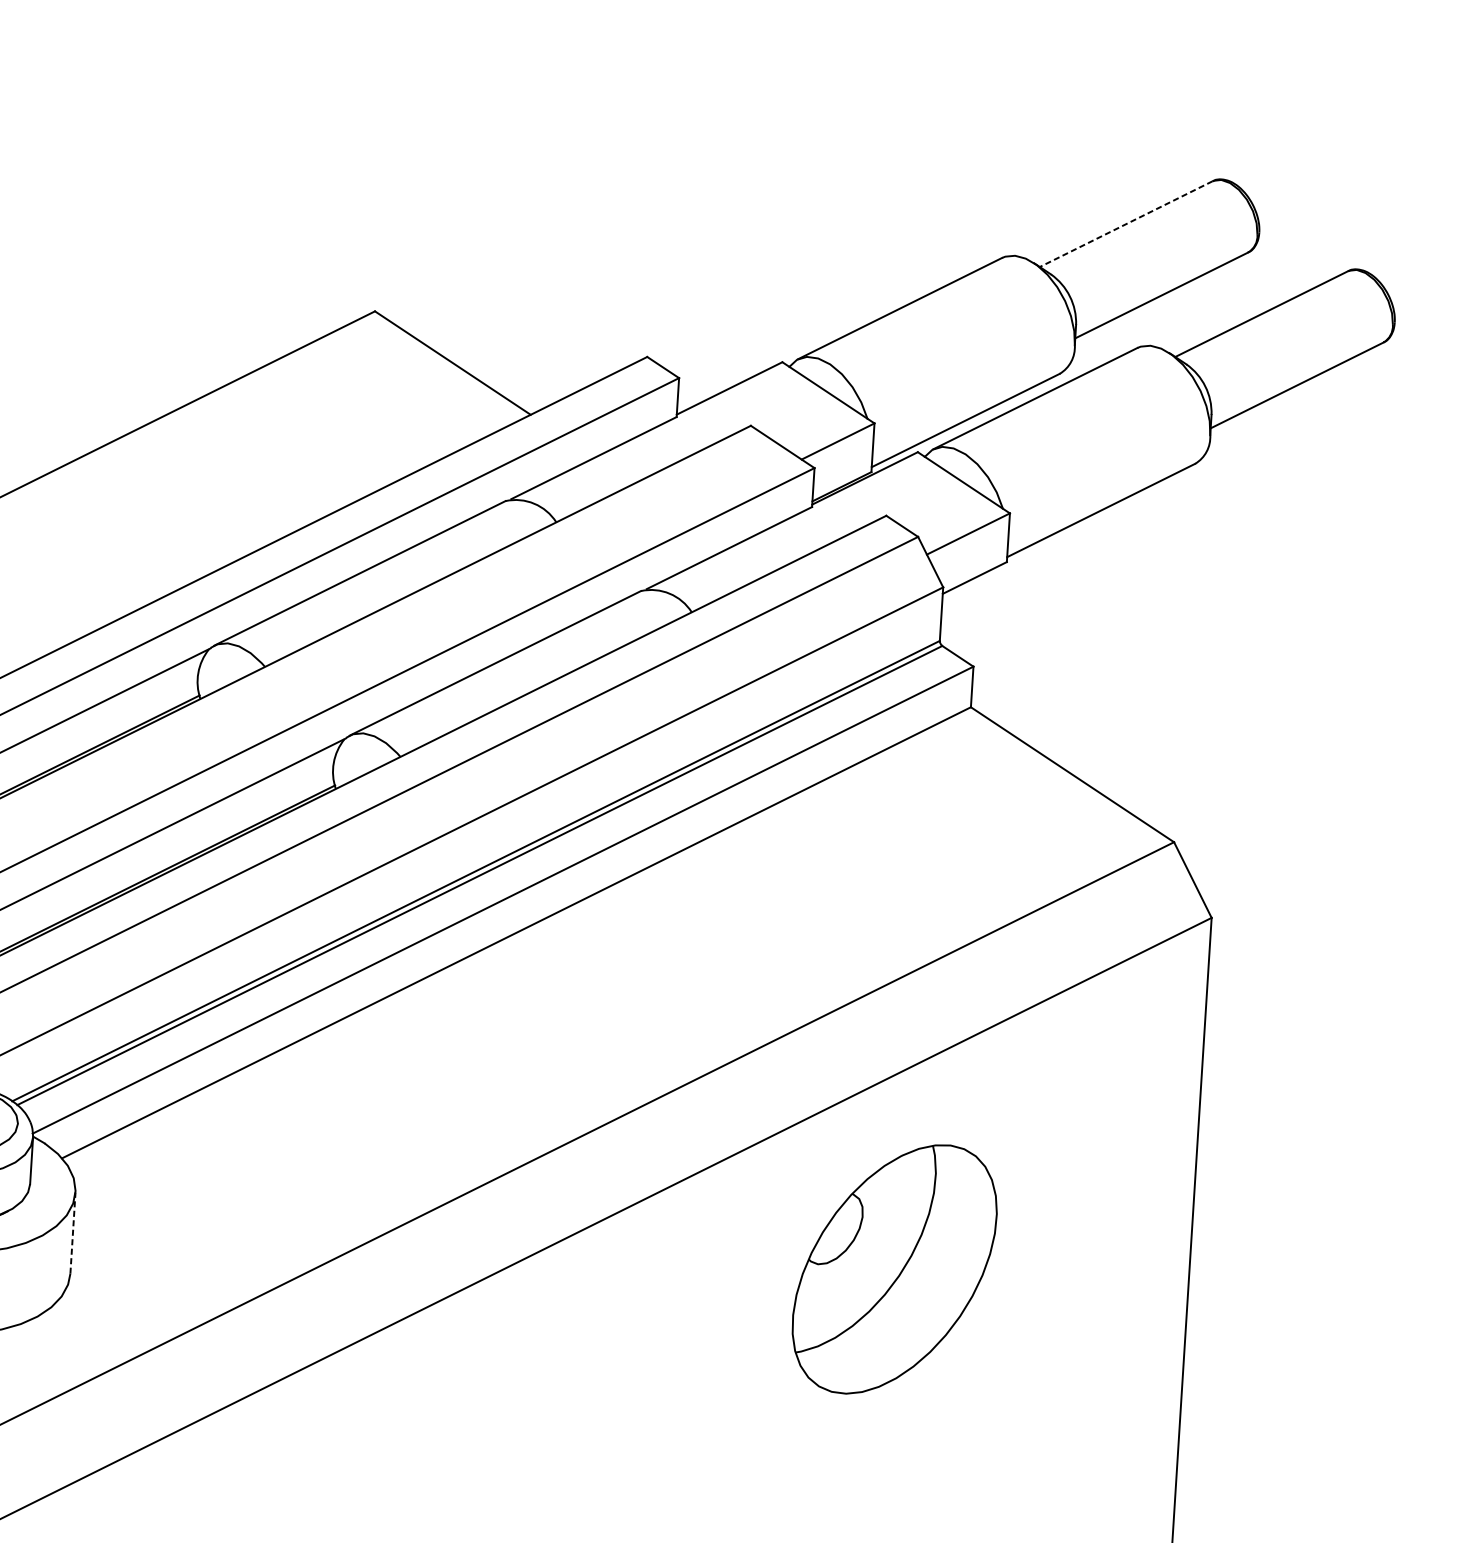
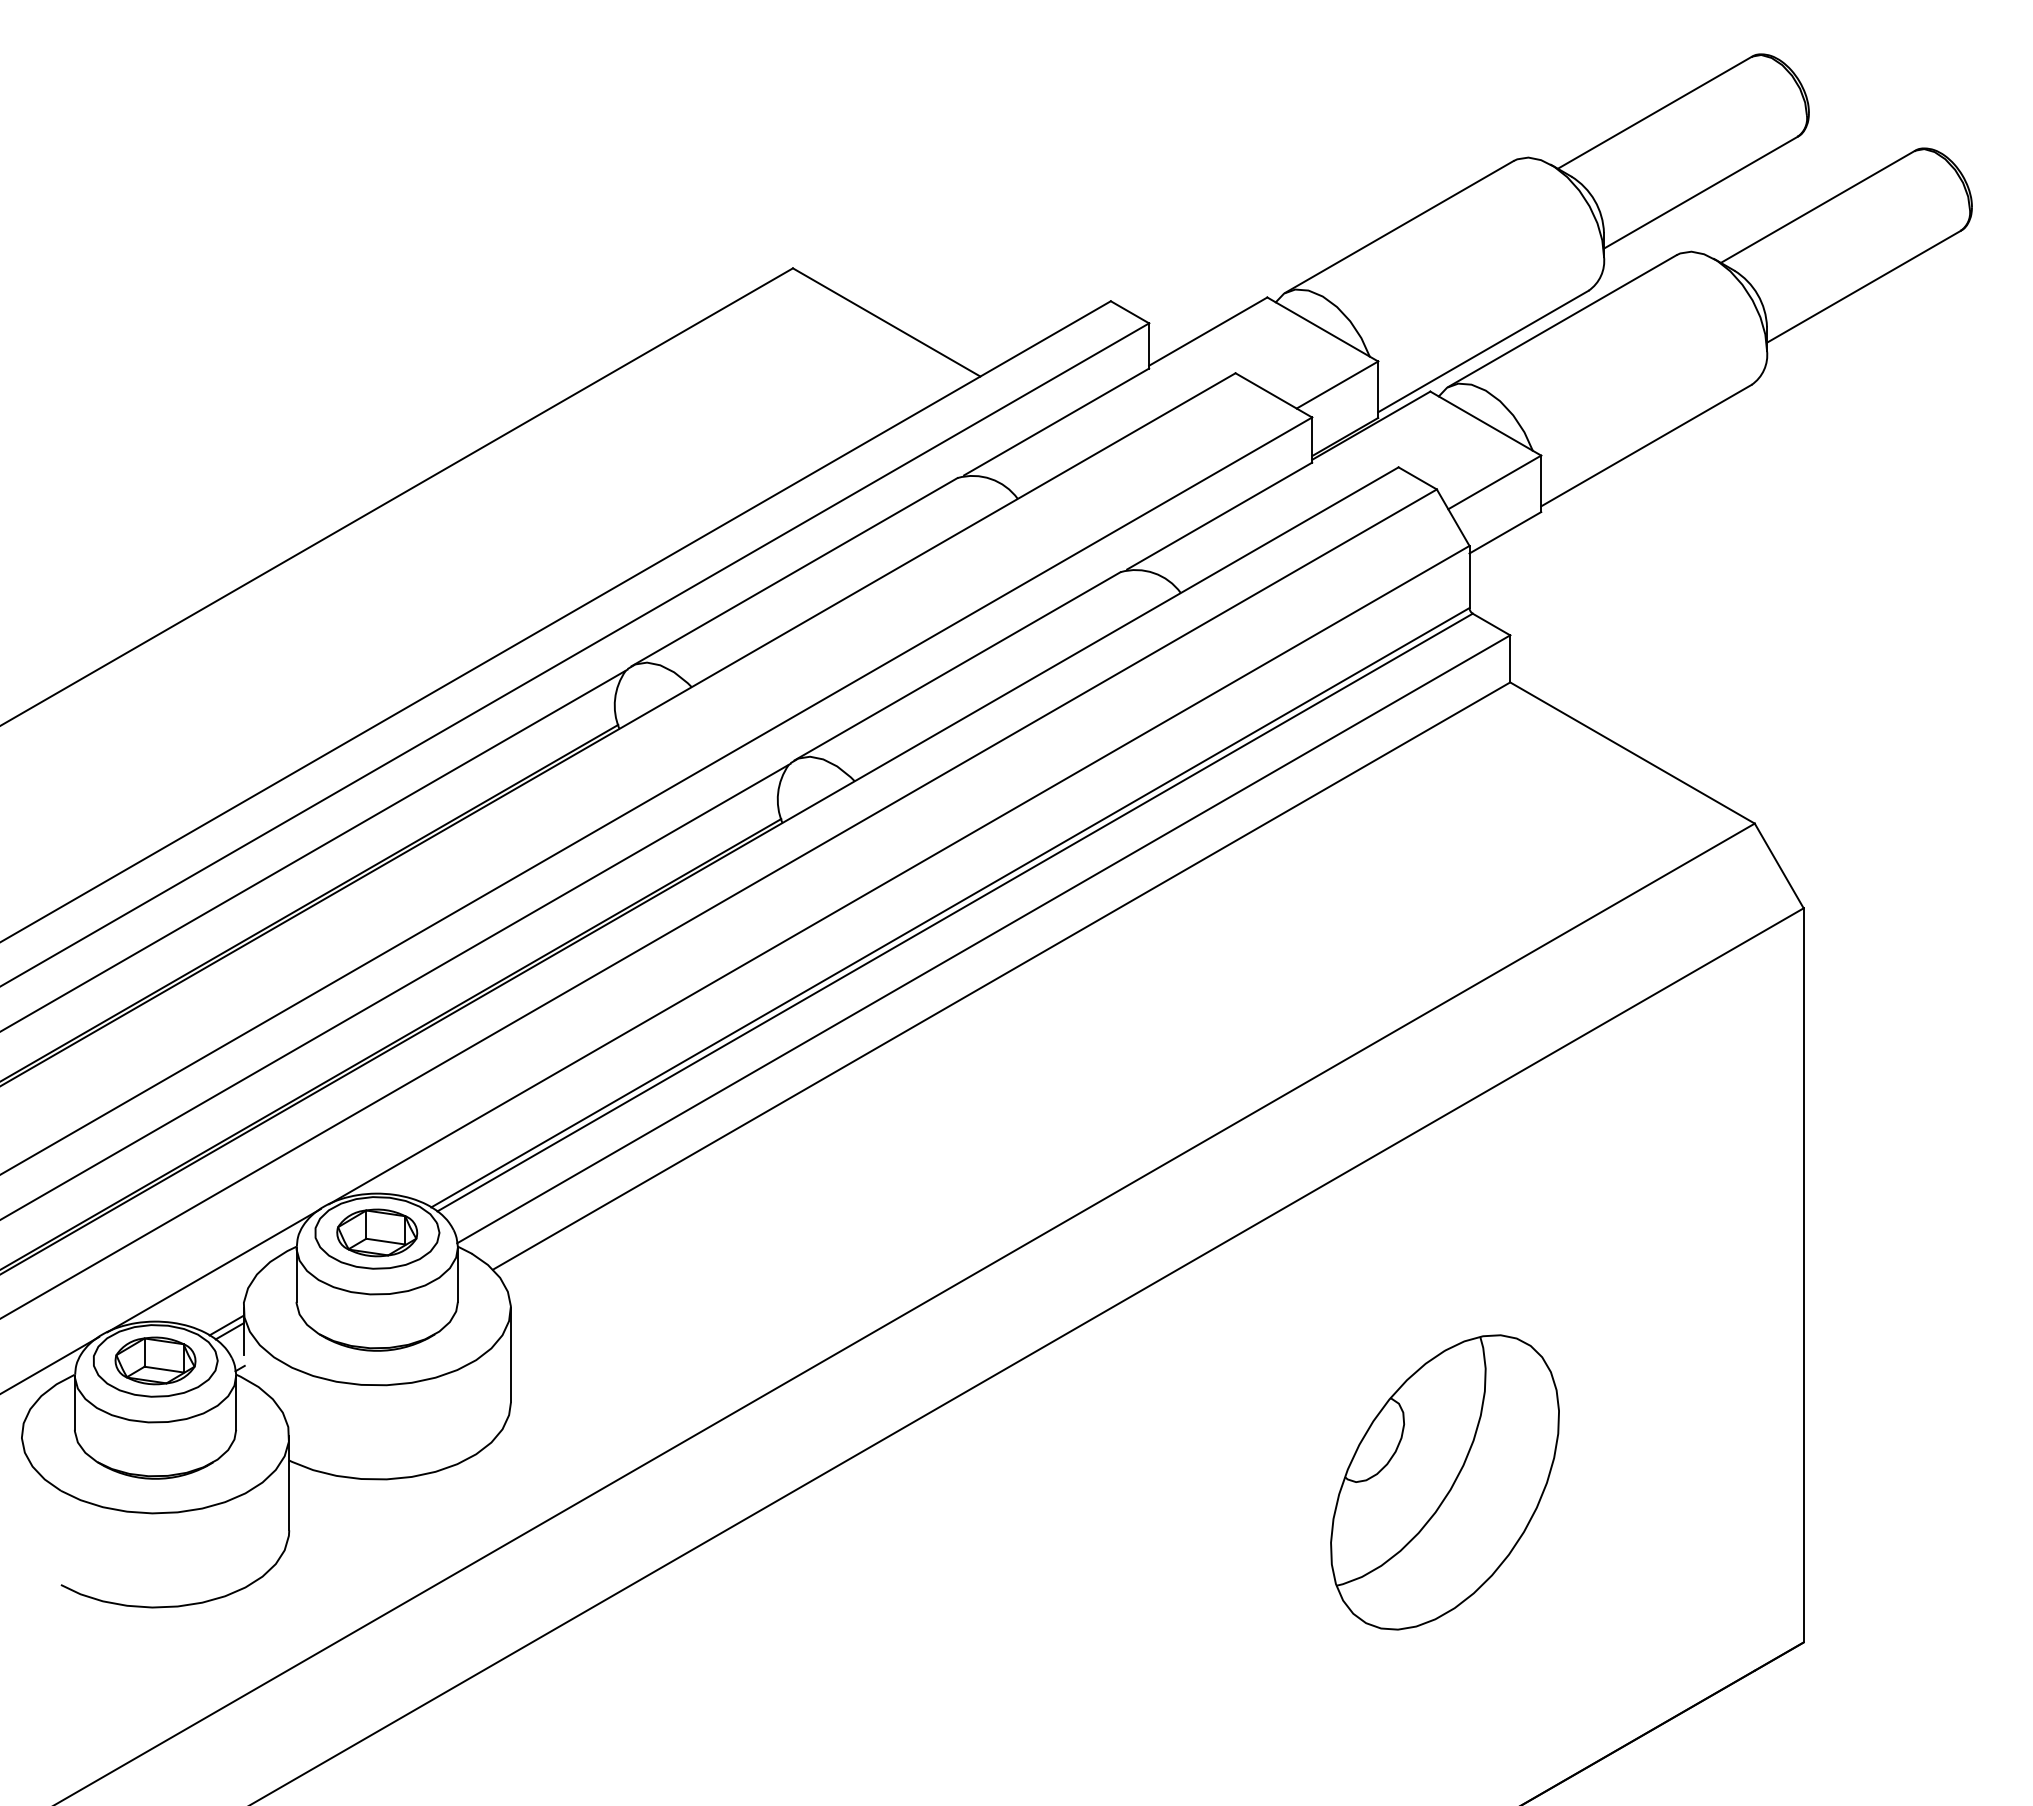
line: (1126, 223) -> (1654, 112), dashed -> solid
line: (72, 1232) -> (510, 1354), dashed -> solid
part: (894, 1269) -> (1444, 1482), moved

